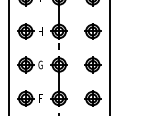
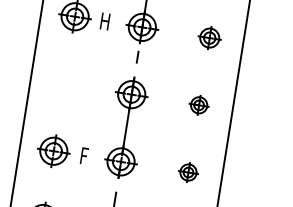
part: (92, 31) -> (209, 38), size x0.7
part: (29, 64) -> (72, 84), removed
part: (92, 64) -> (198, 104), size x0.6
part: (92, 98) -> (187, 172), size x0.6

